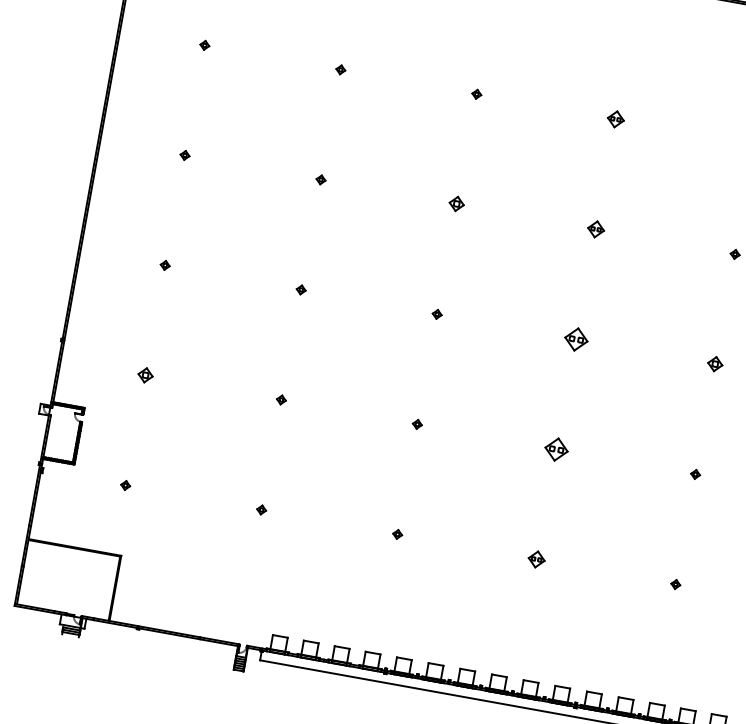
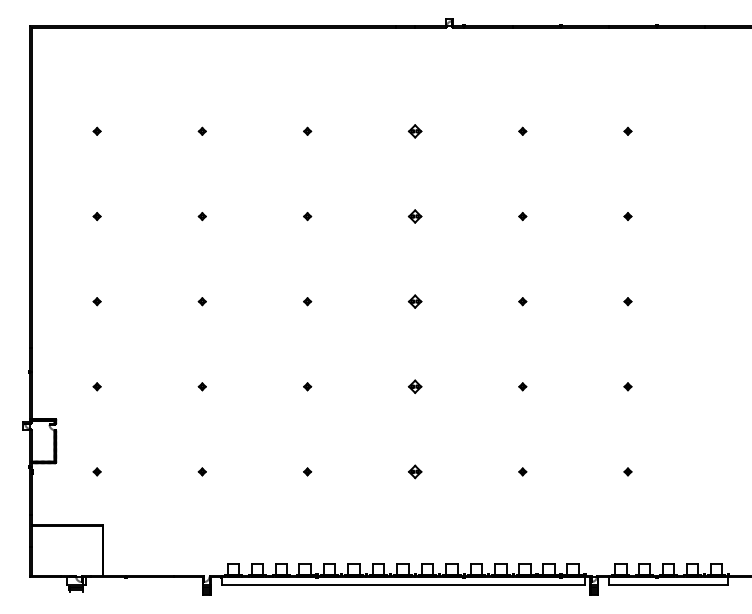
part: (456, 204) -> (307, 216), size x0.62
part: (575, 339) -> (414, 301), size x0.71
part: (715, 364) -> (522, 301), size x0.62
part: (144, 374) -> (96, 386), size x0.62
part: (555, 448) -> (414, 386), size x0.71

